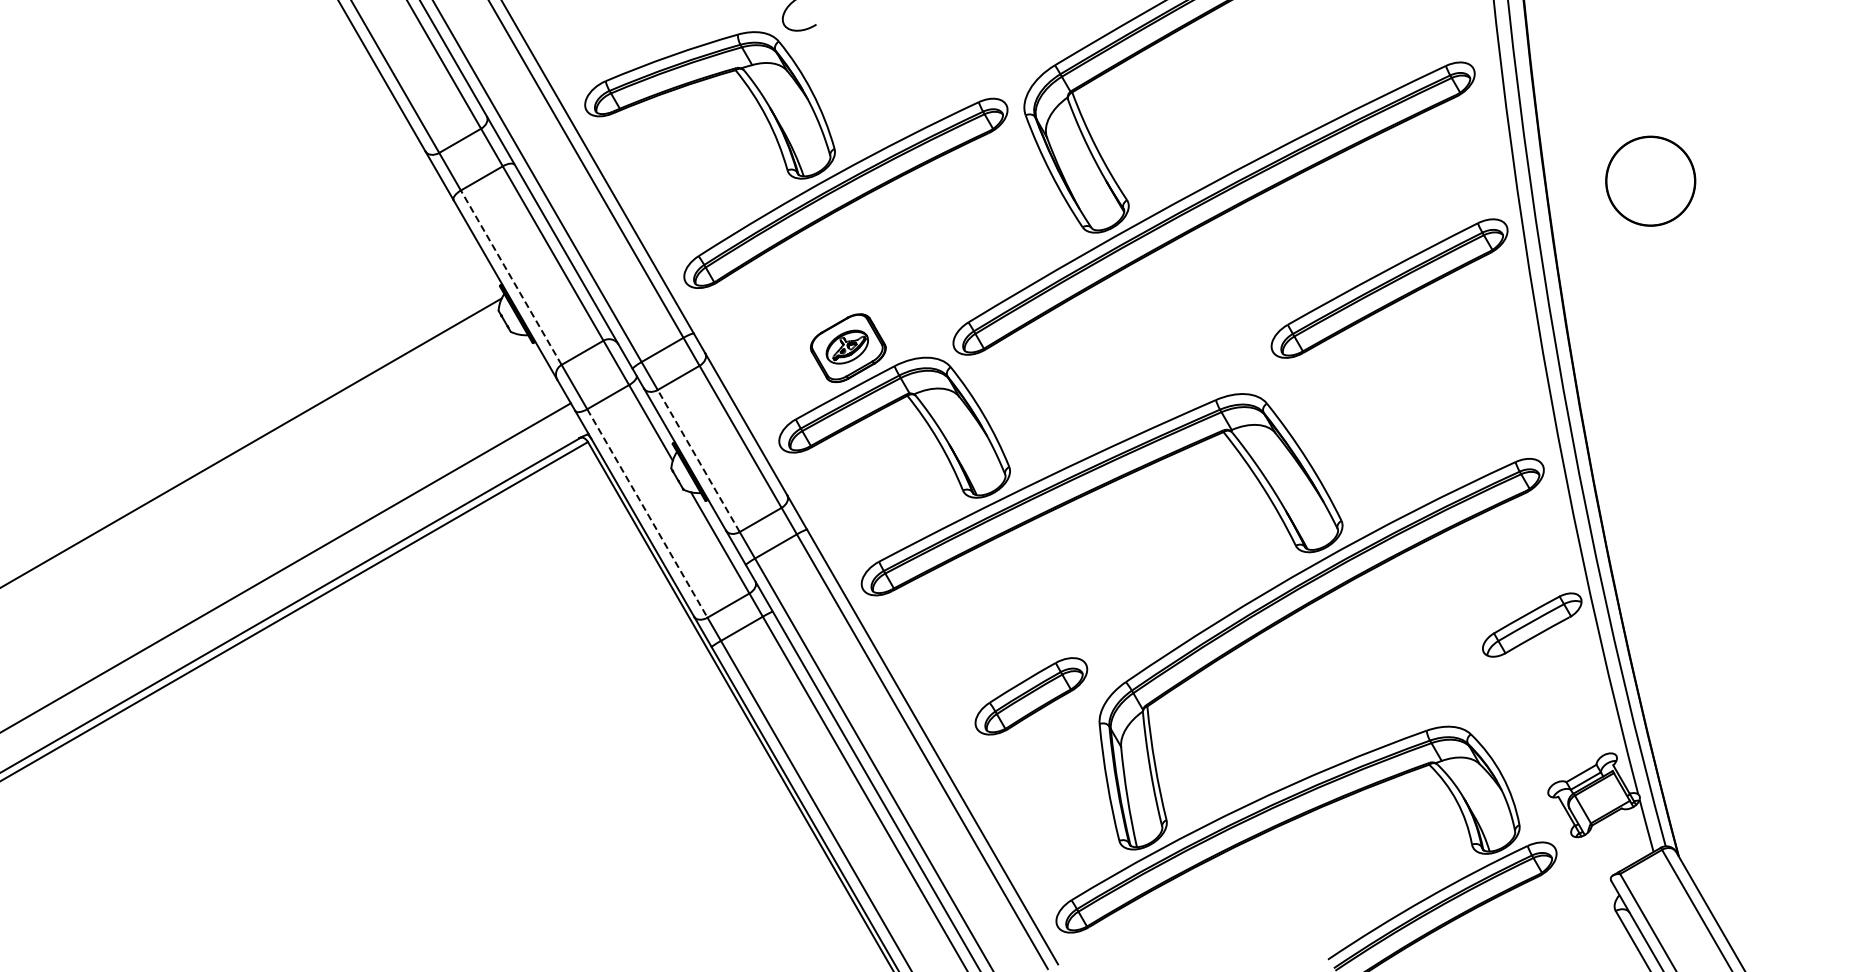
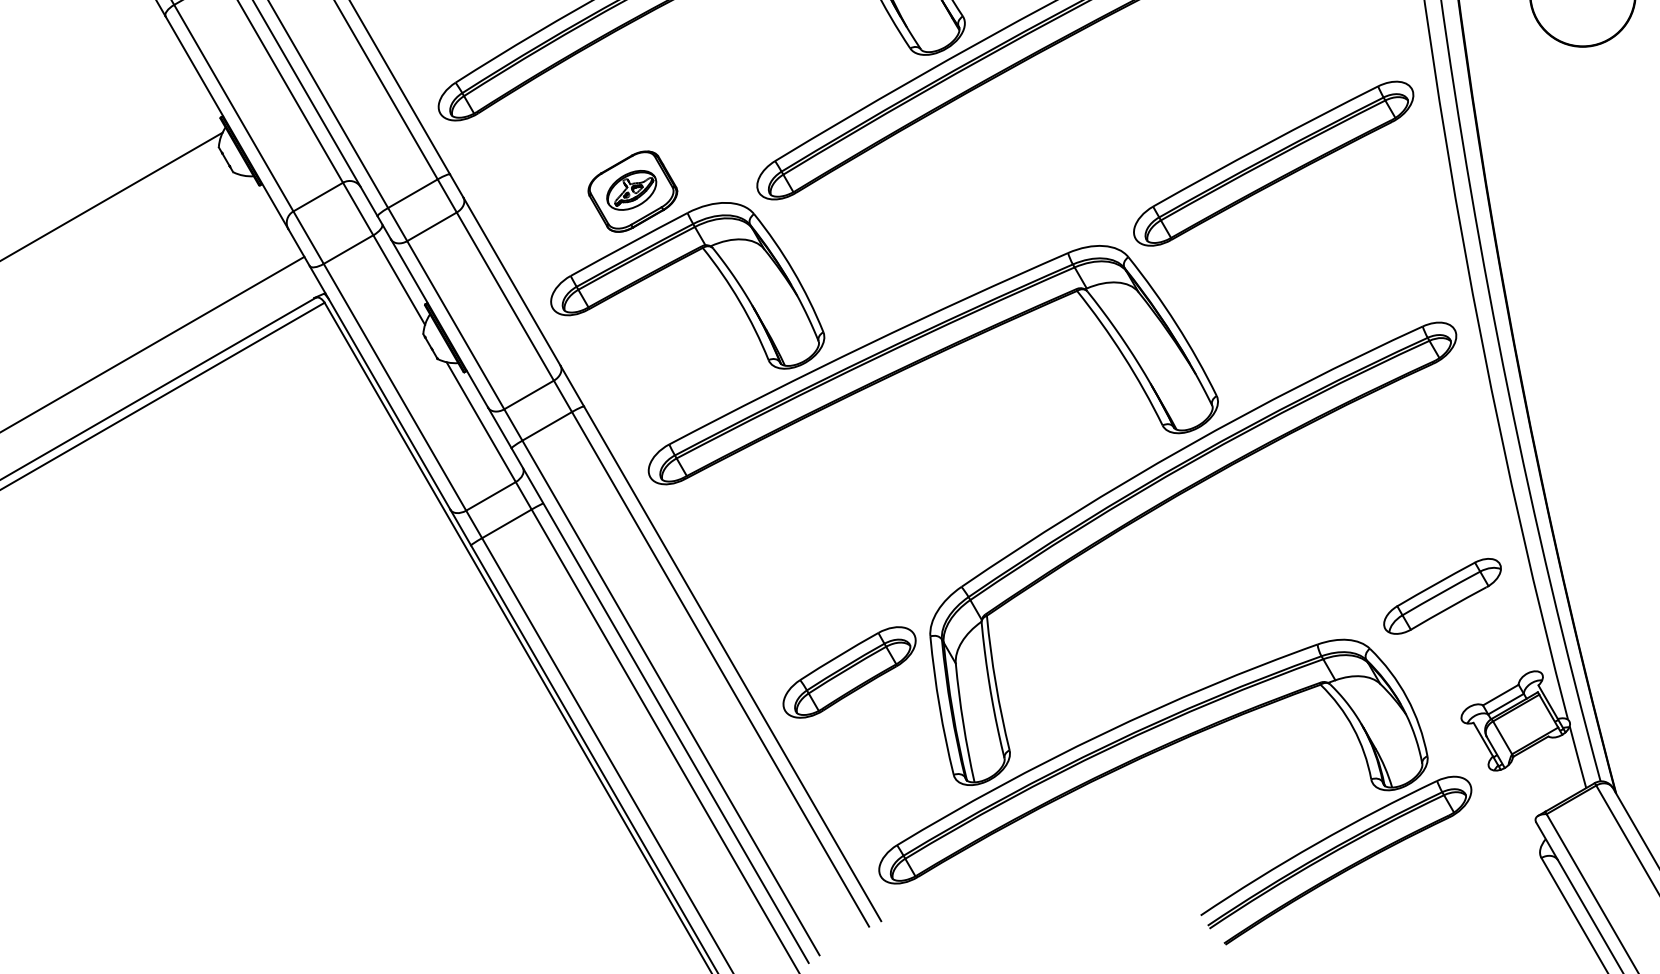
line: (511, 277) -> (234, 107), dashed -> solid
part: (1389, 288) -> (1273, 163), moved
line: (698, 460) -> (455, 324), dashed -> solid
line: (647, 513) -> (395, 387), dashed -> solid
part: (1532, 624) -> (1442, 595), moved
part: (1031, 696) -> (849, 672), moved

